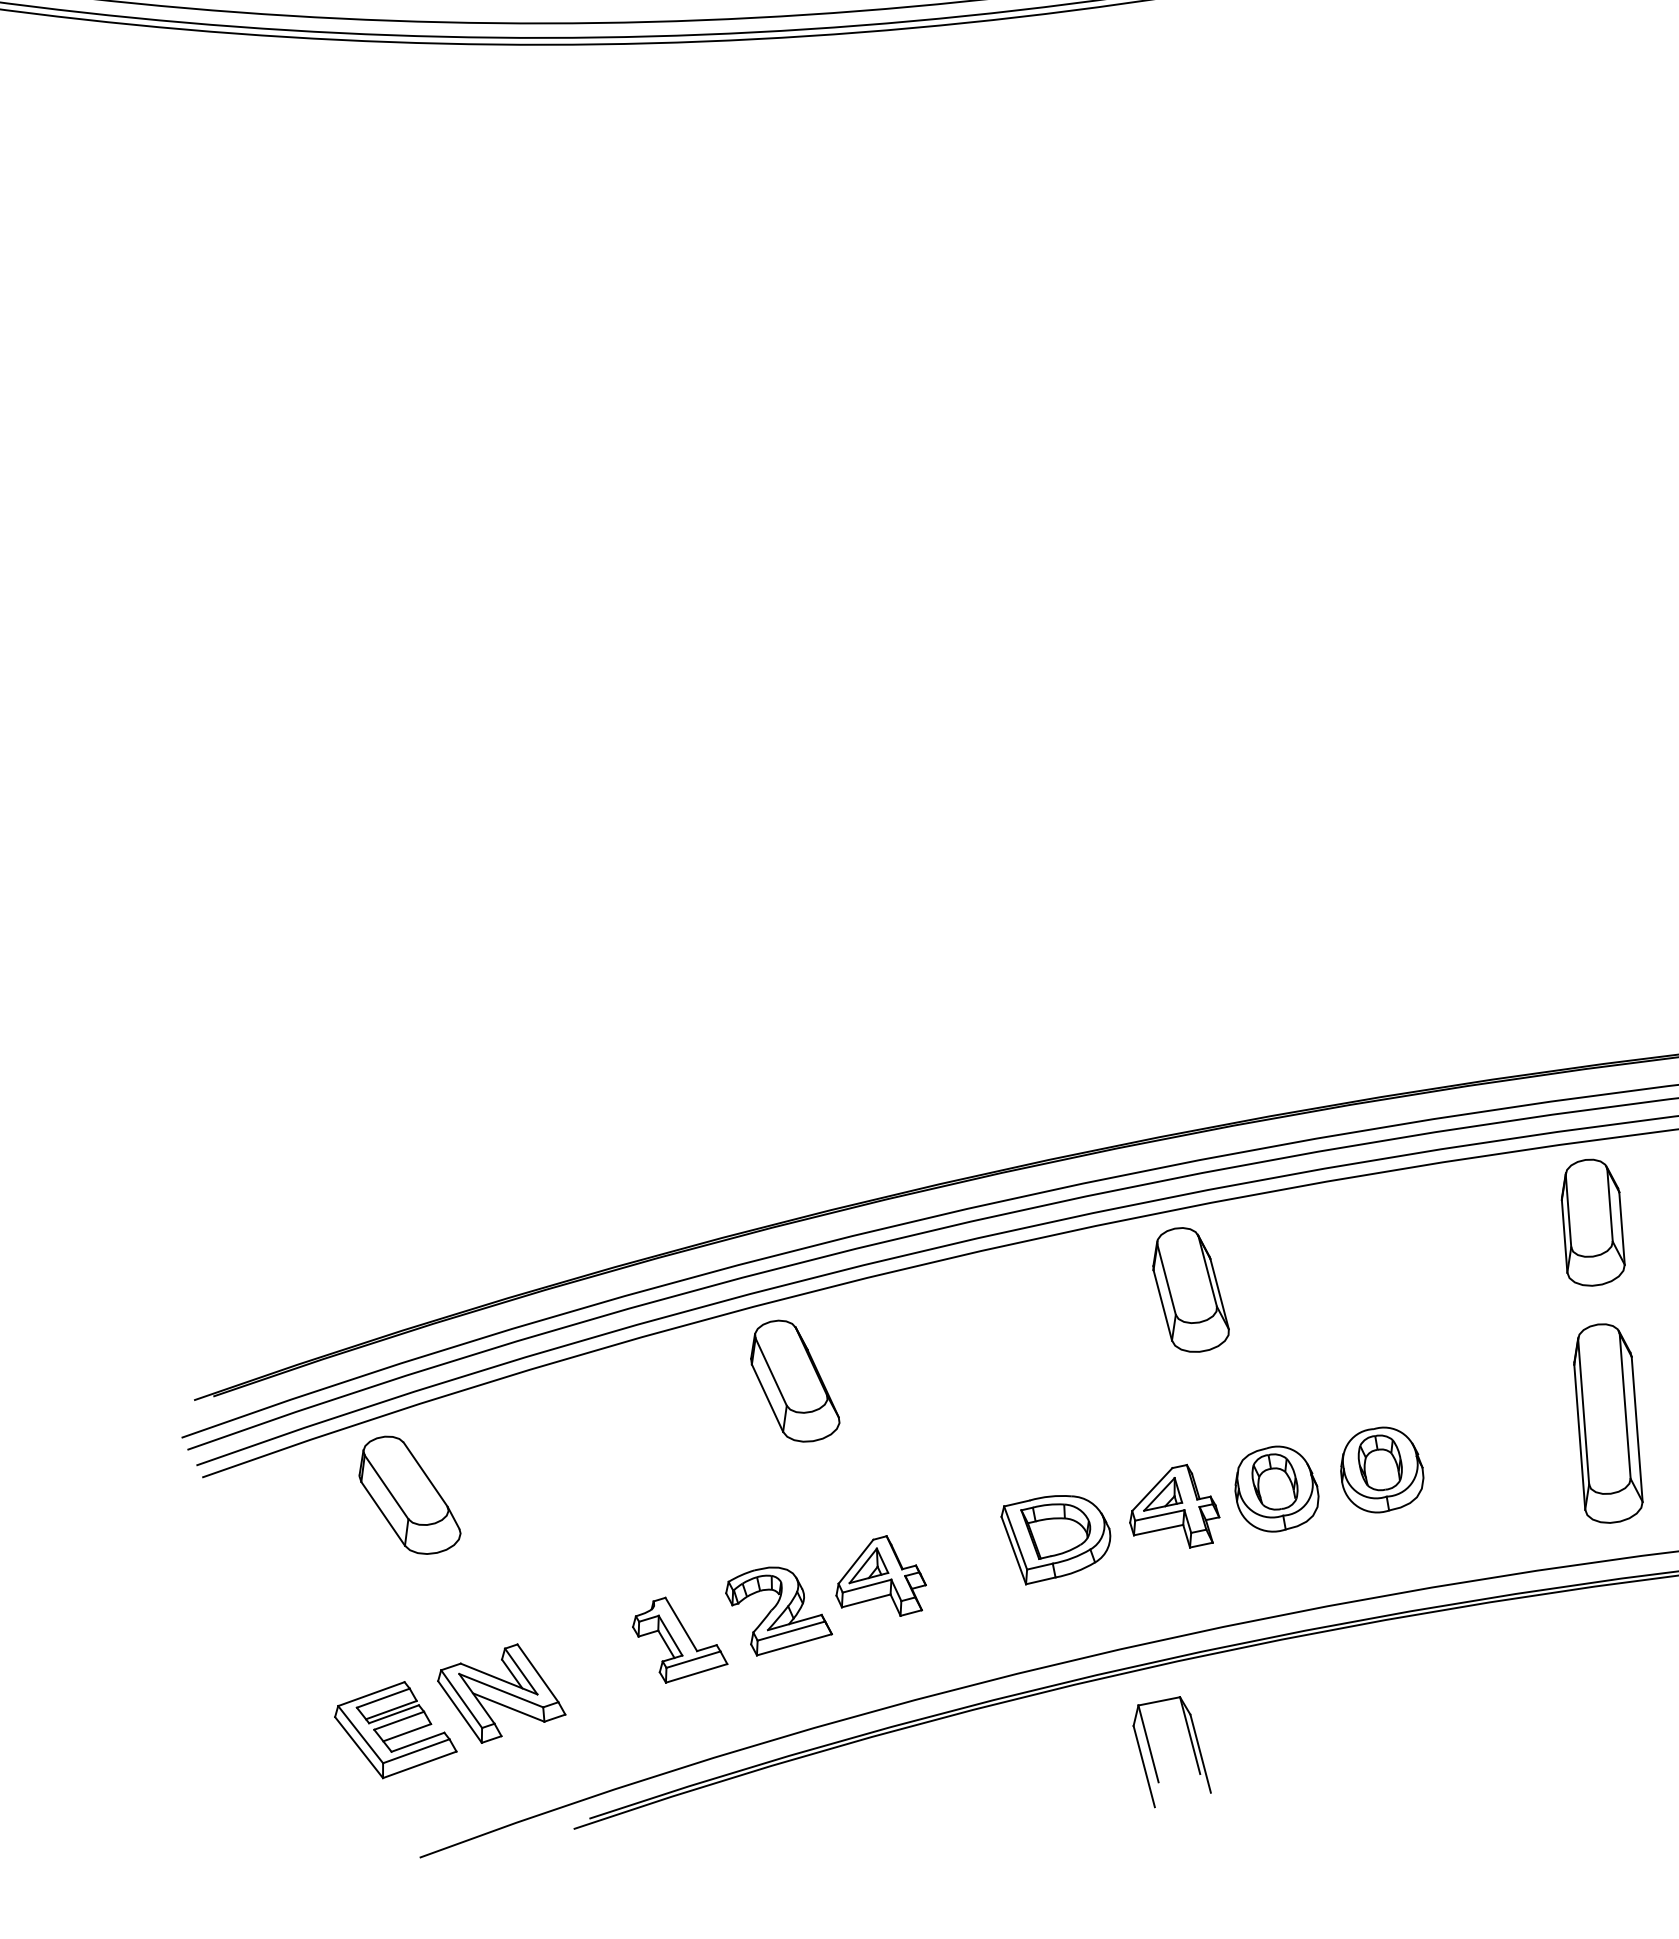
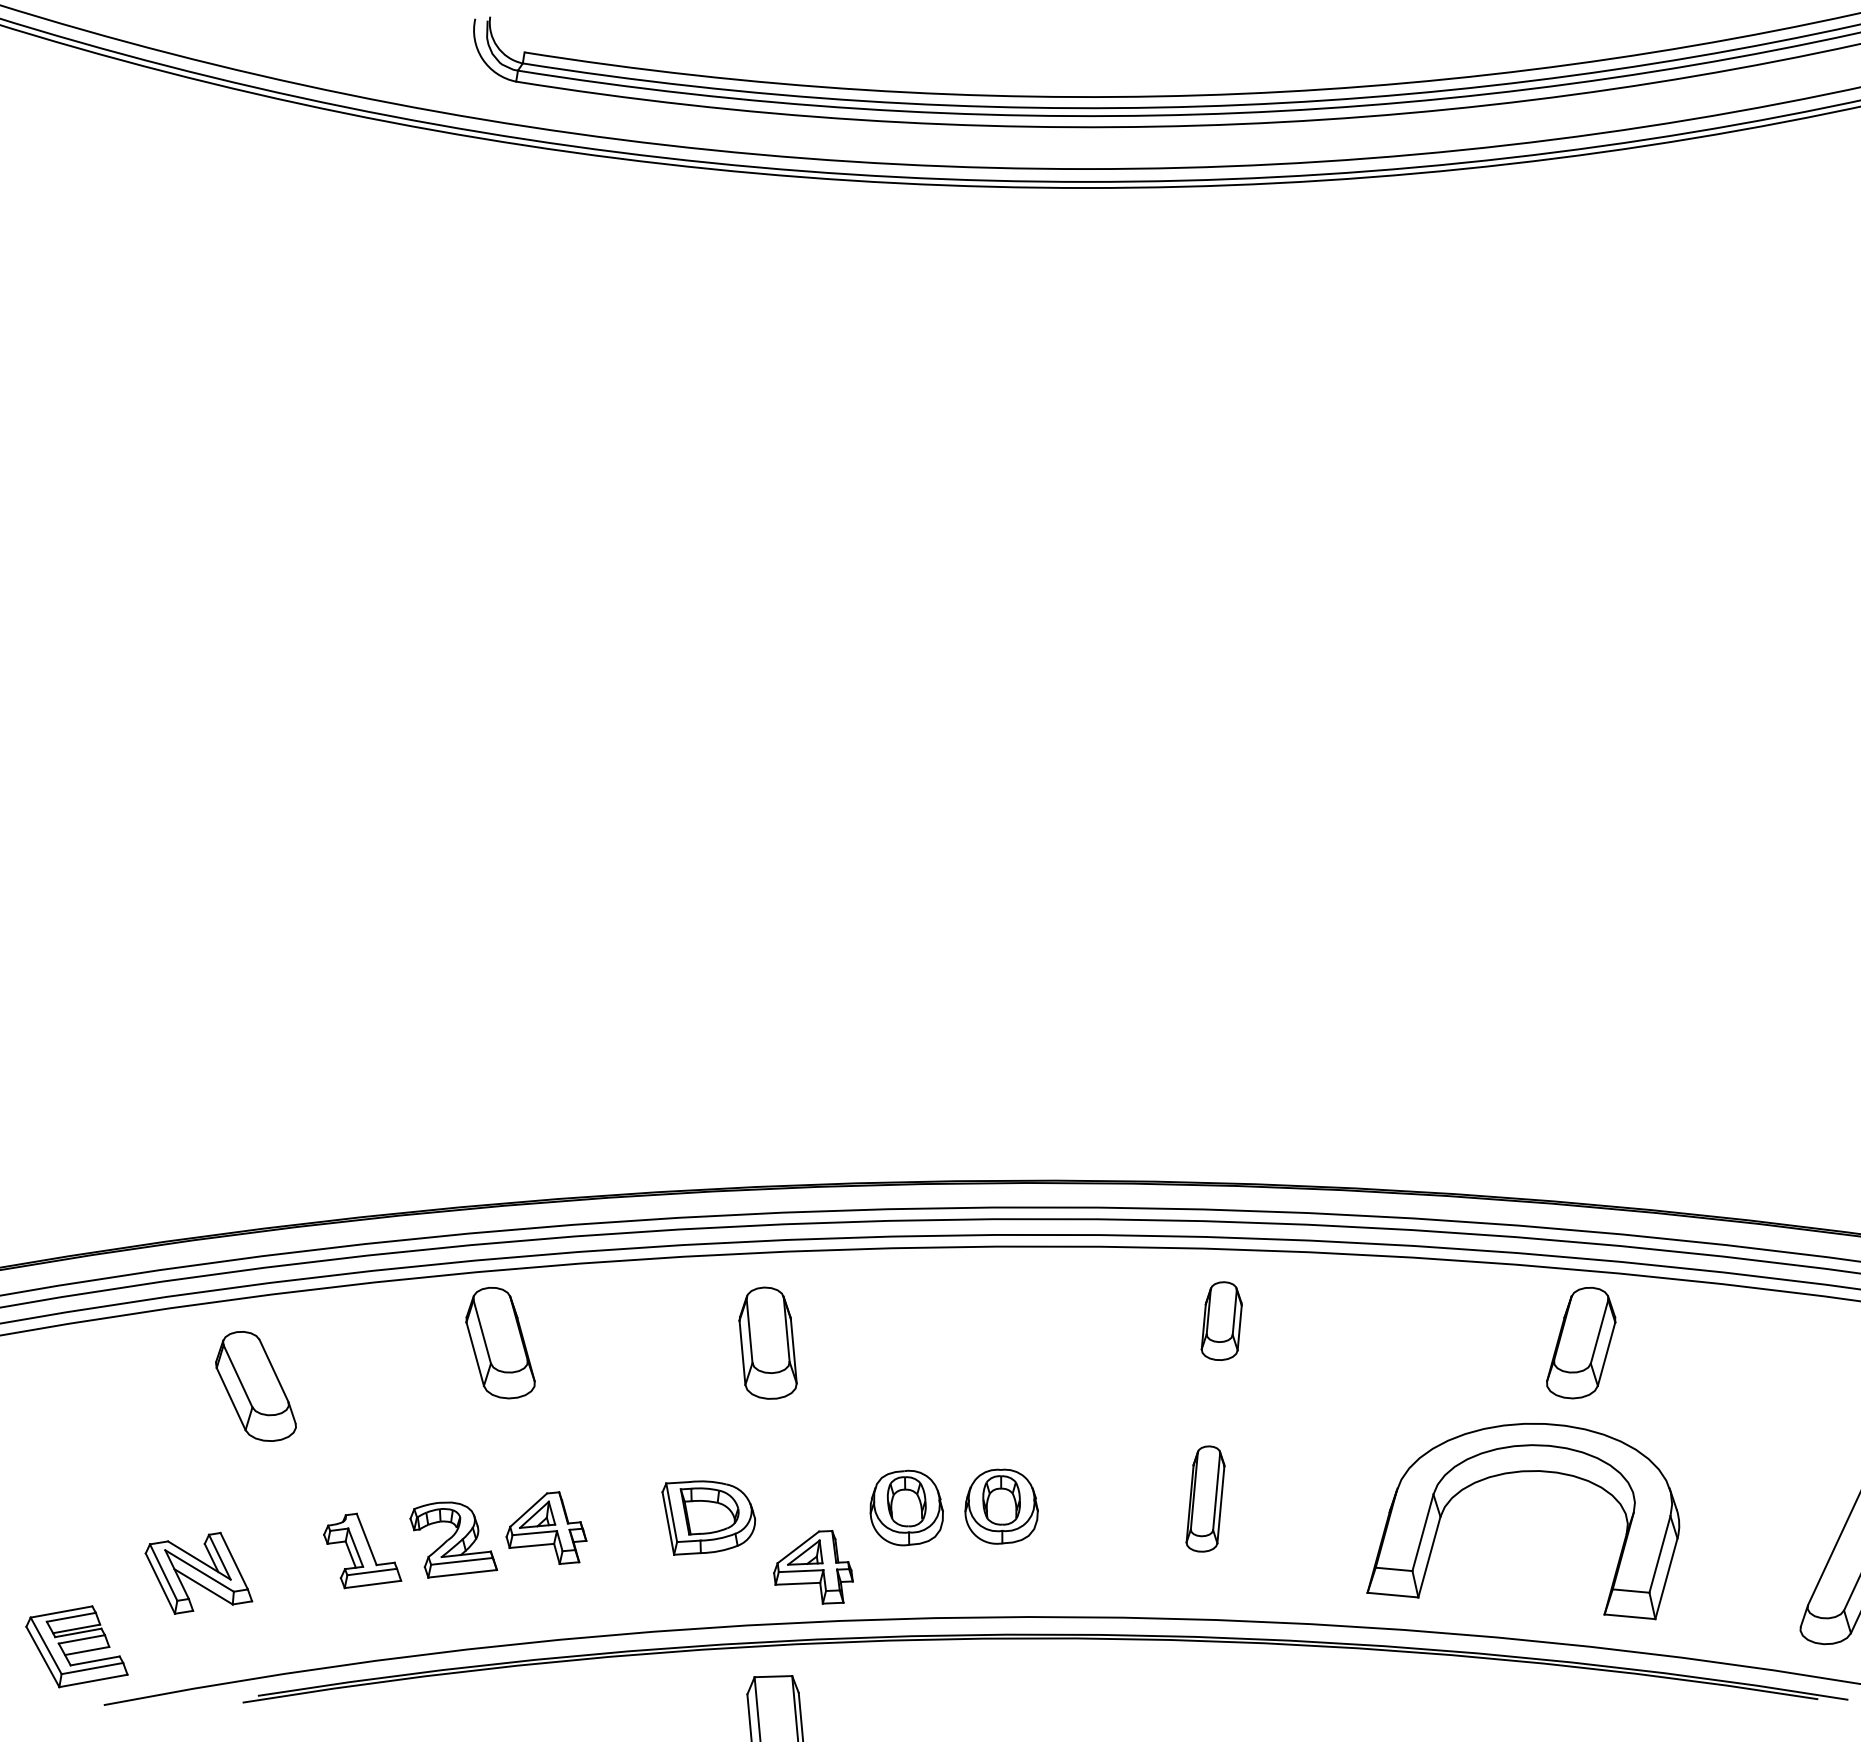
part: (1591, 1221) -> (1221, 1320), size x0.7
part: (1188, 1289) -> (767, 1342), moved
part: (1606, 1422) -> (1205, 1498), size x0.6
part: (407, 1495) -> (255, 1386), moved
part: (1172, 1509) -> (813, 1567), moved
part: (394, 1729) -> (76, 1646), moved

